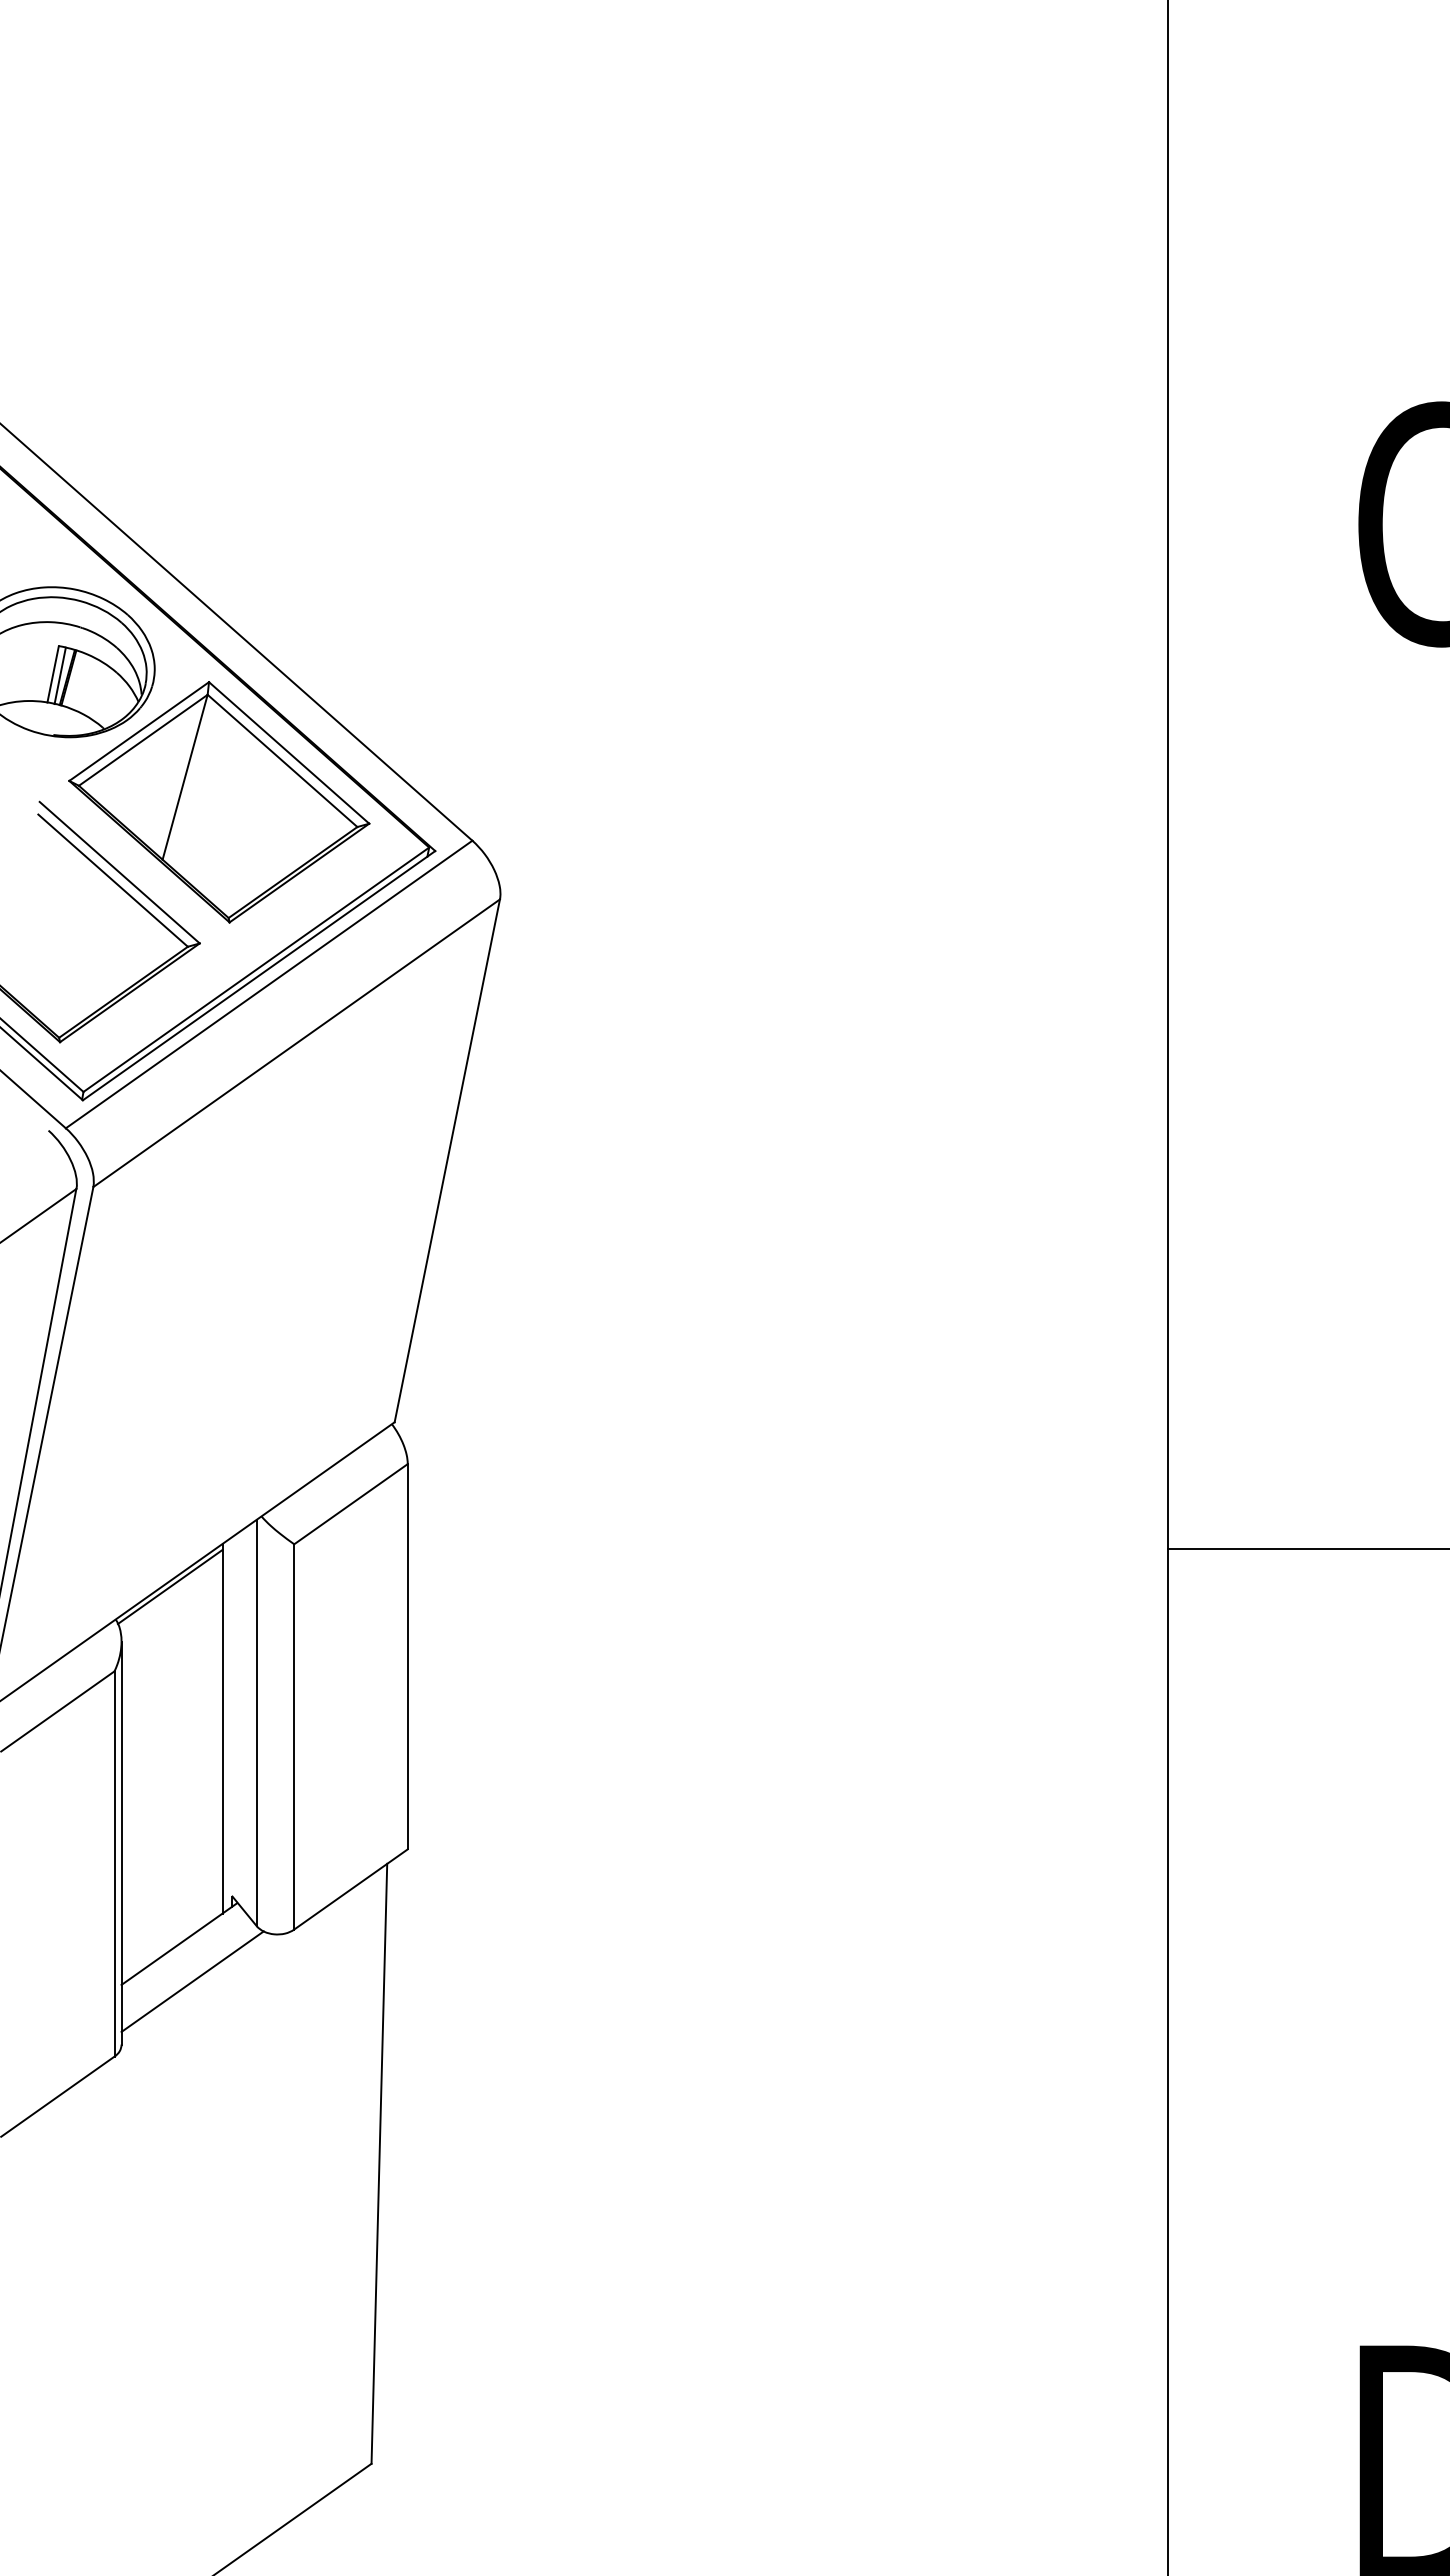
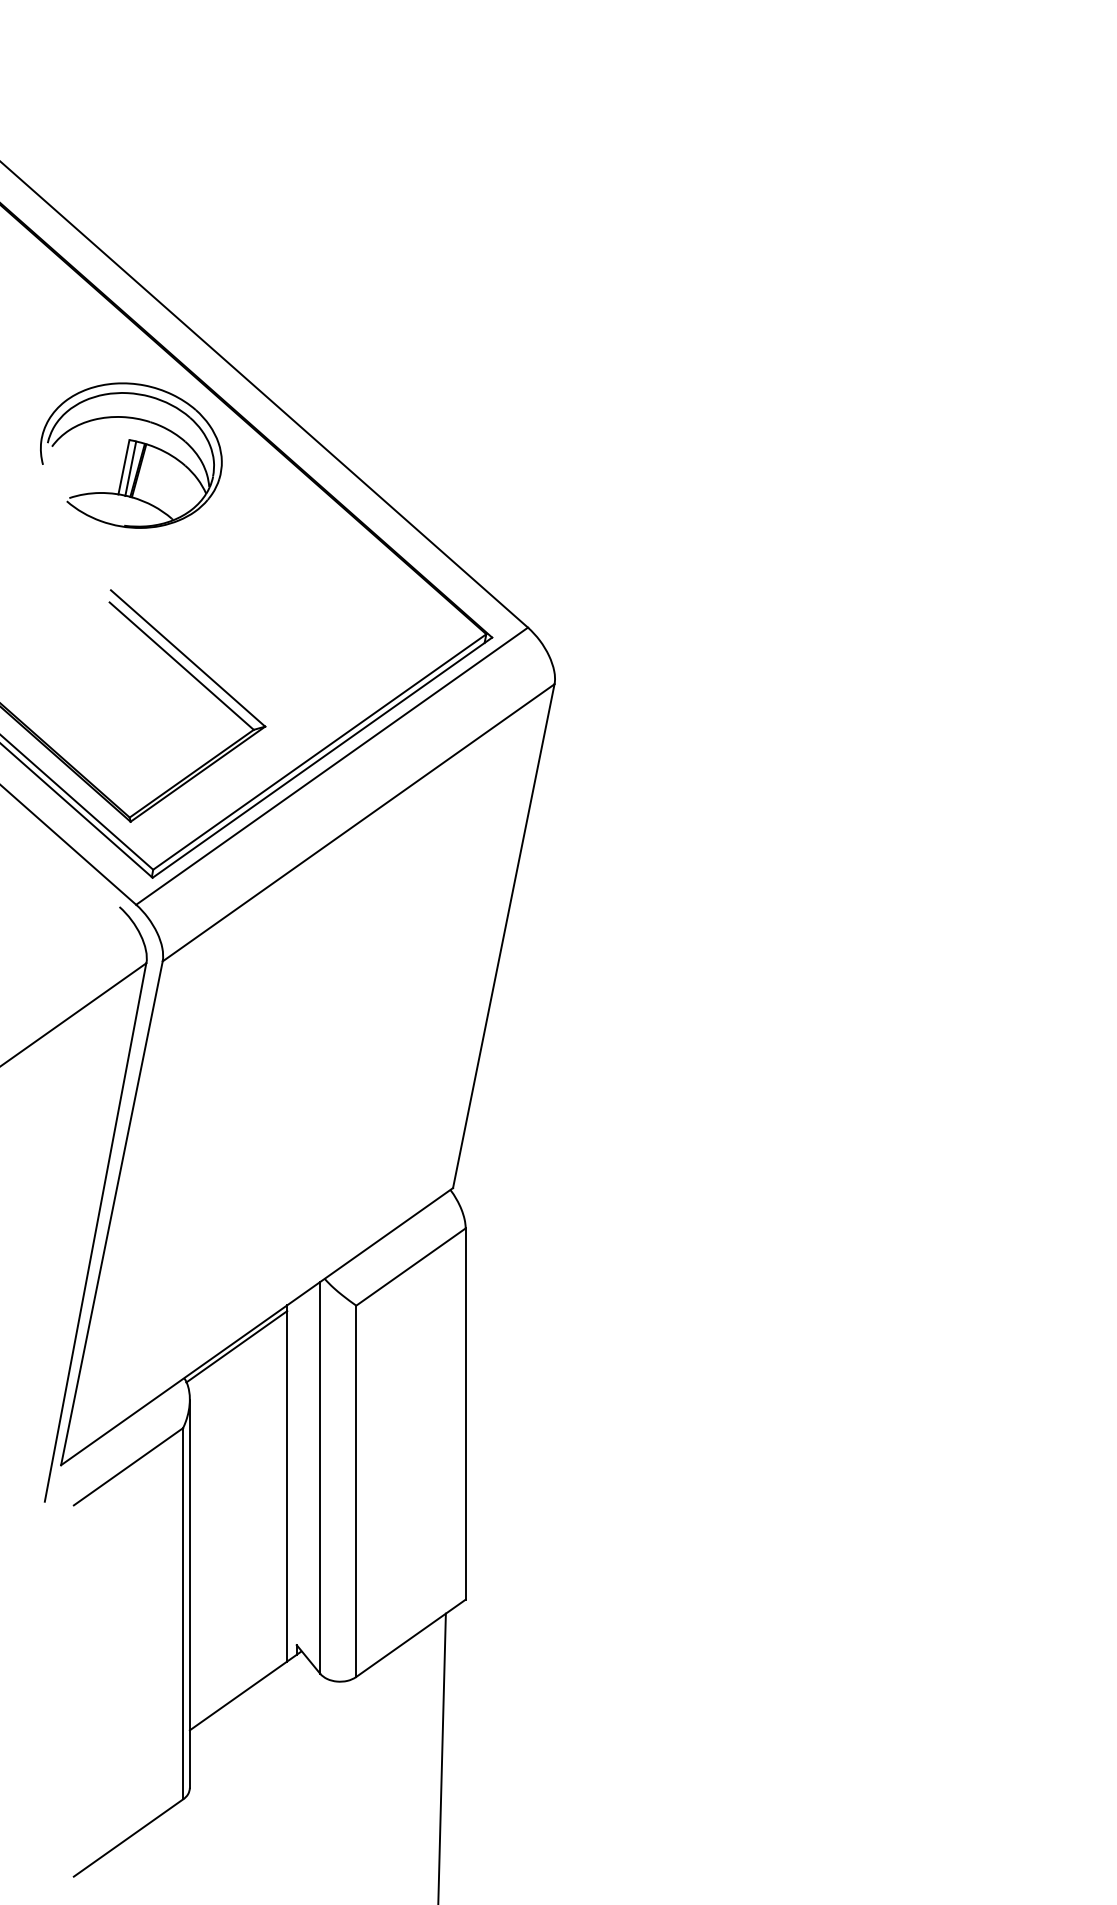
part: (219, 802) -> (284, 590), removed
line: (192, 1981) -> (258, 1727), removed

